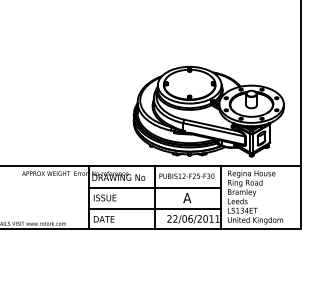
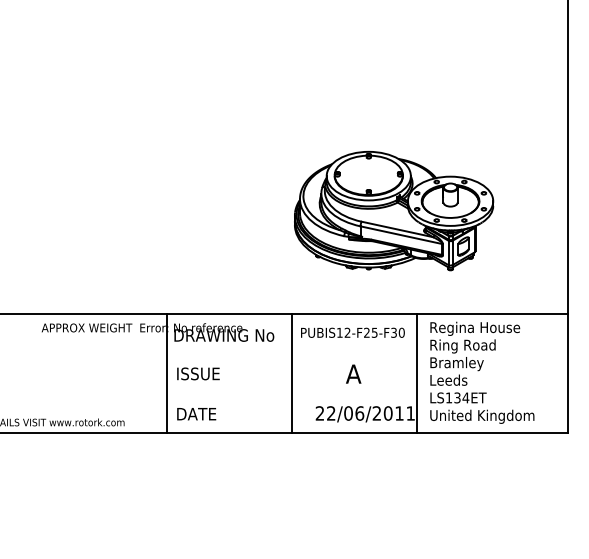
part: (208, 111) -> (393, 210), size x0.7
line: (154, 187) -> (291, 354), removed
line: (154, 208) -> (291, 393), removed

